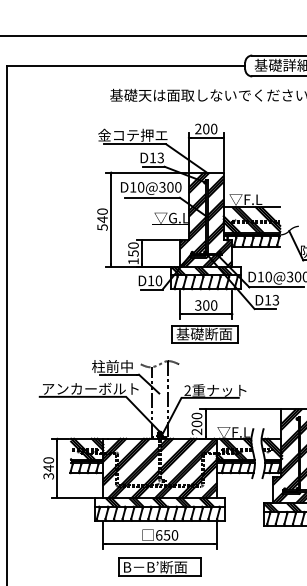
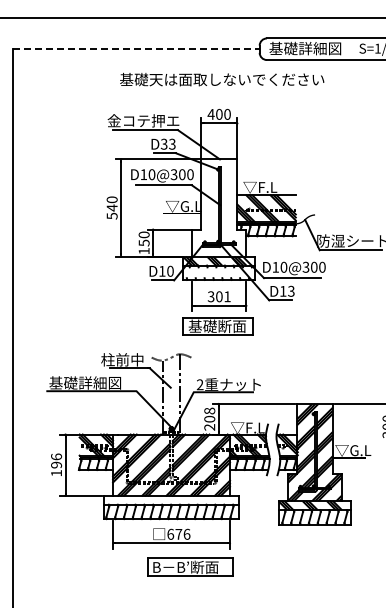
line: (126, 66) -> (136, 49), solid -> dashed
text: (197, 129) -> (210, 114), 200 -> 400
text: (152, 157) -> (163, 143), D13 -> D33
hatch: (206, 219) -> (219, 207), removed
hatch: (206, 281) -> (219, 272), removed
text: (214, 305) -> (227, 296), 300 -> 301
text: (90, 388) -> (99, 382), アンカーボルト -> 基礎詳細図
text: (196, 415) -> (209, 410), 200 -> 208
text: (48, 467) -> (56, 464), 340 -> 196
hatch: (159, 501) -> (171, 499), removed
text: (170, 534) -> (182, 533), 650 -> 676
part: (159, 566) -> (190, 566), moved

